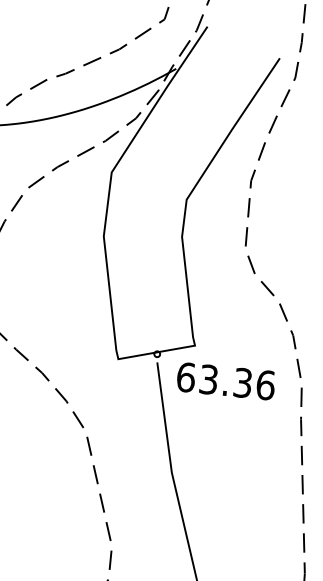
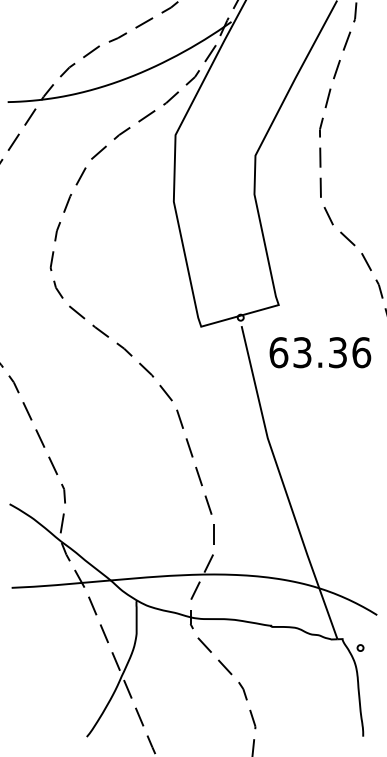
text: (226, 381) -> (320, 352), moved

